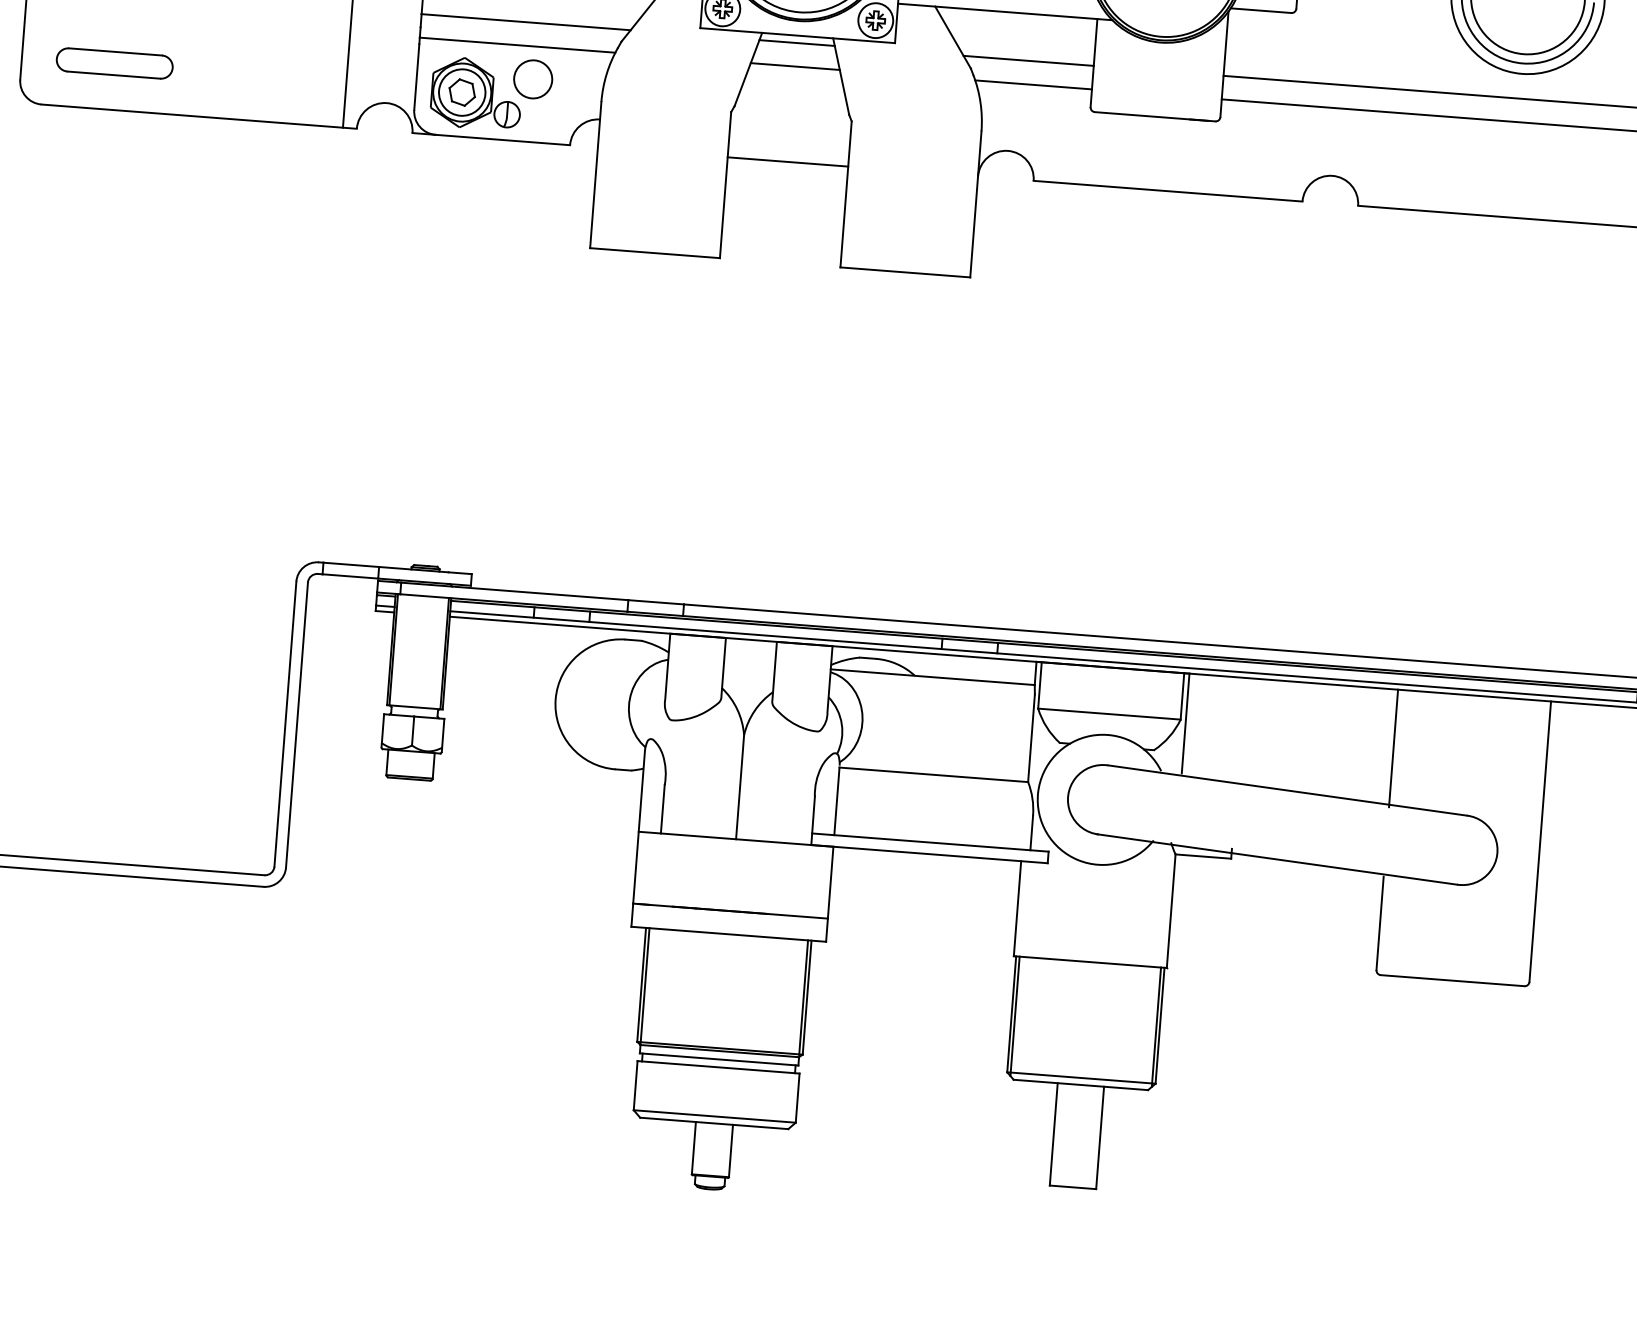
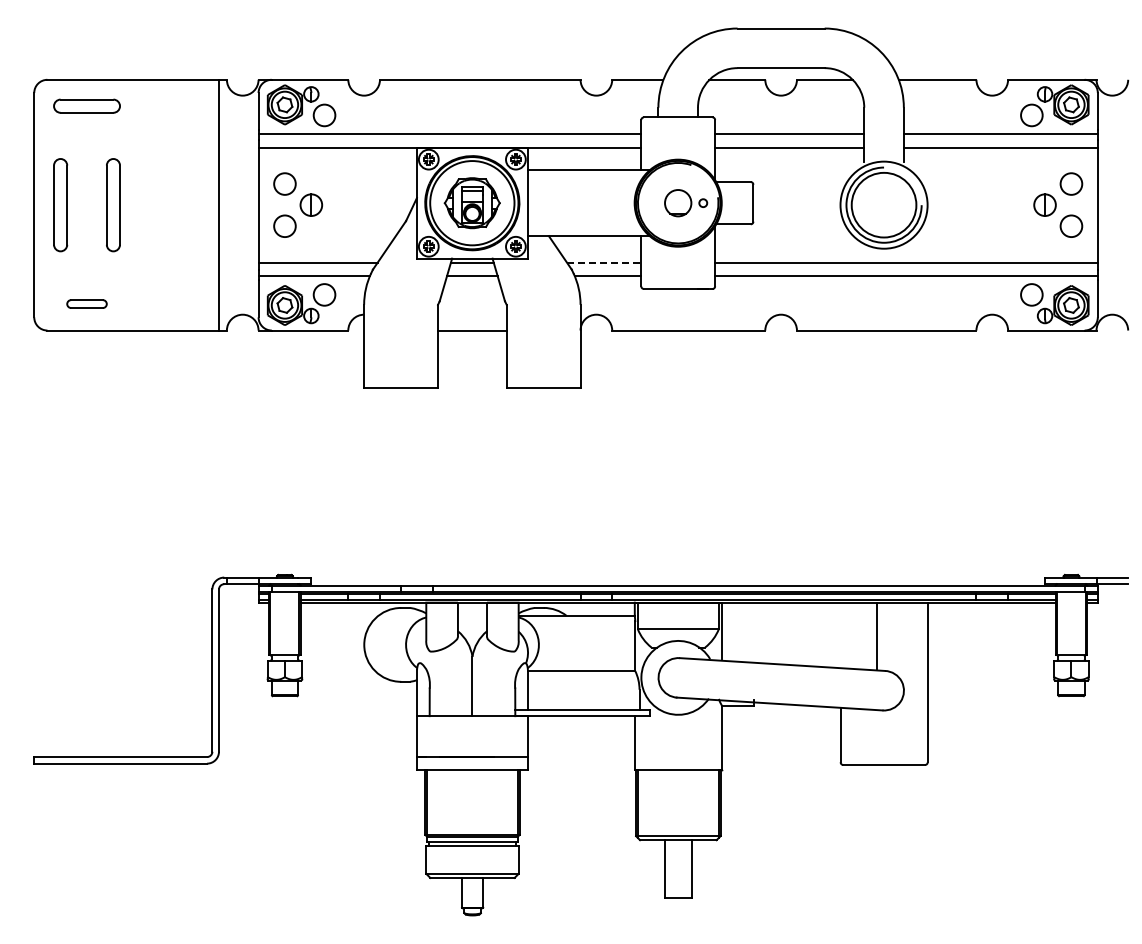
line: (1029, 60) -> (604, 262), solid -> dashed
part: (113, 62) -> (86, 303), size x0.6
line: (1393, 747) -> (876, 635), moved

